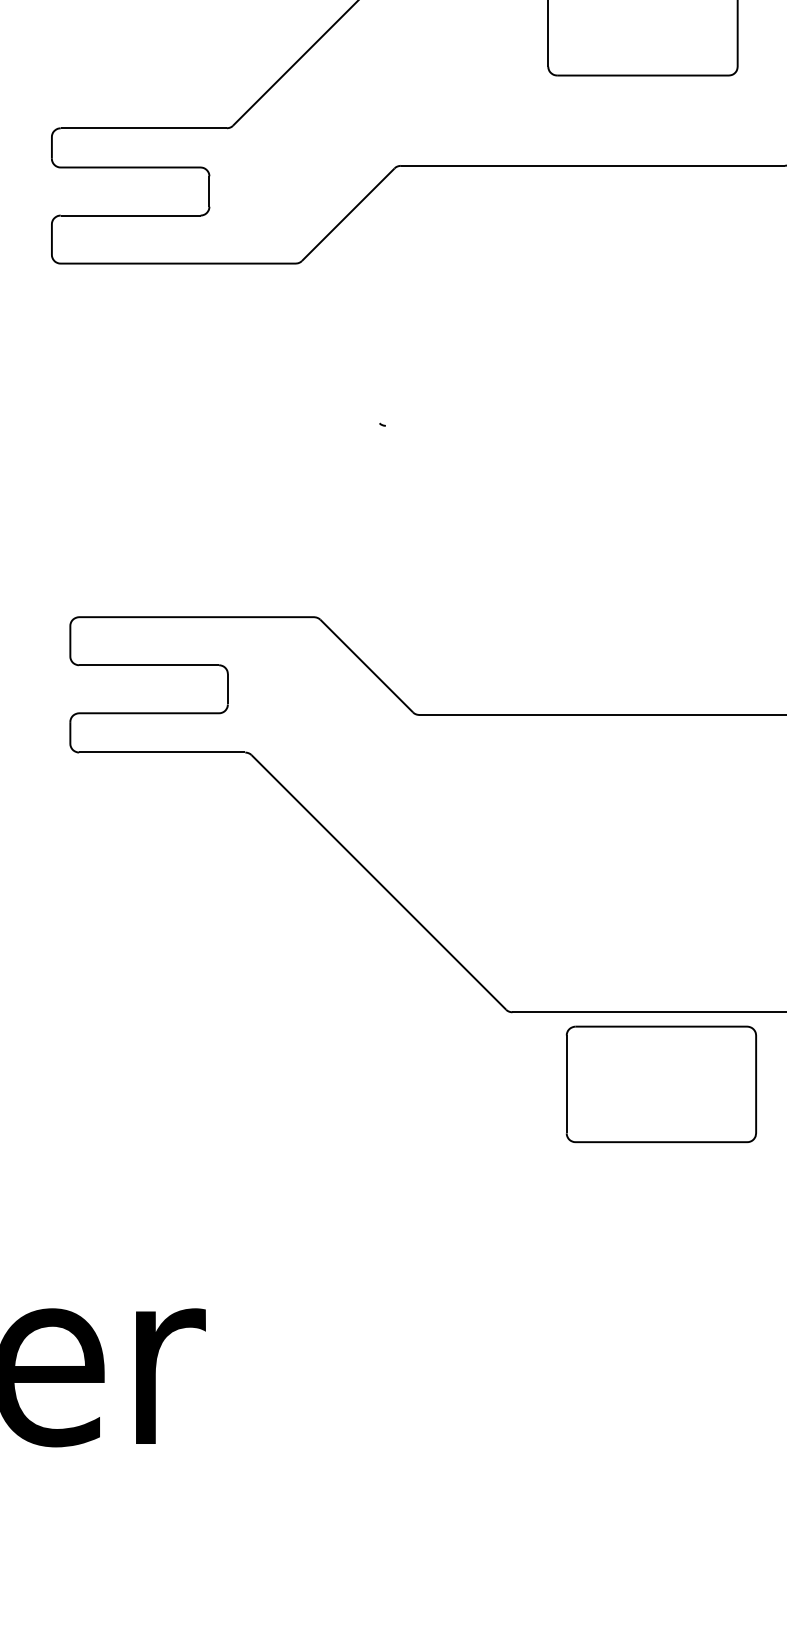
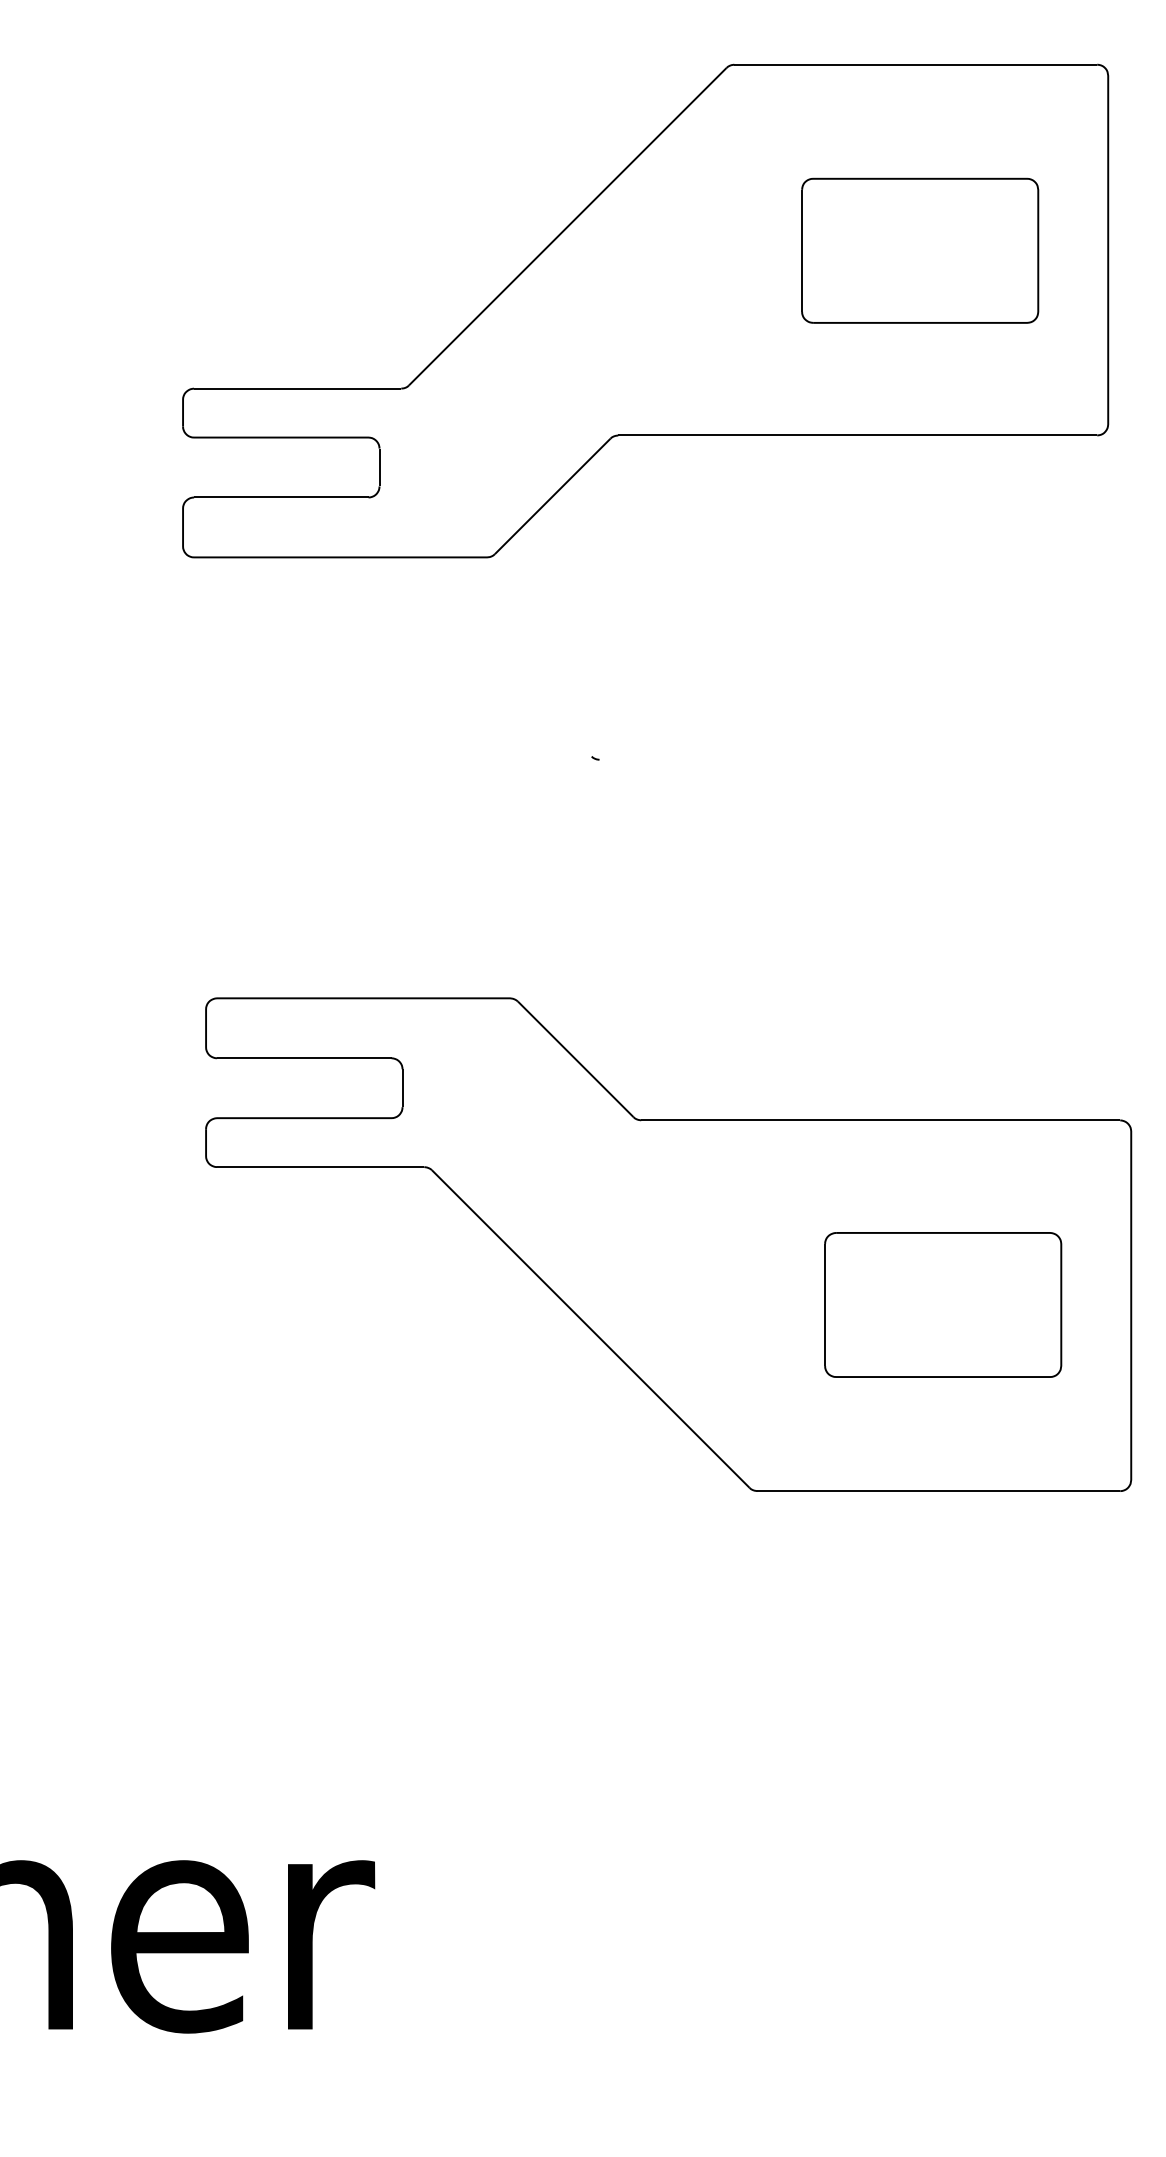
part: (661, 1084) -> (943, 1304), moved

